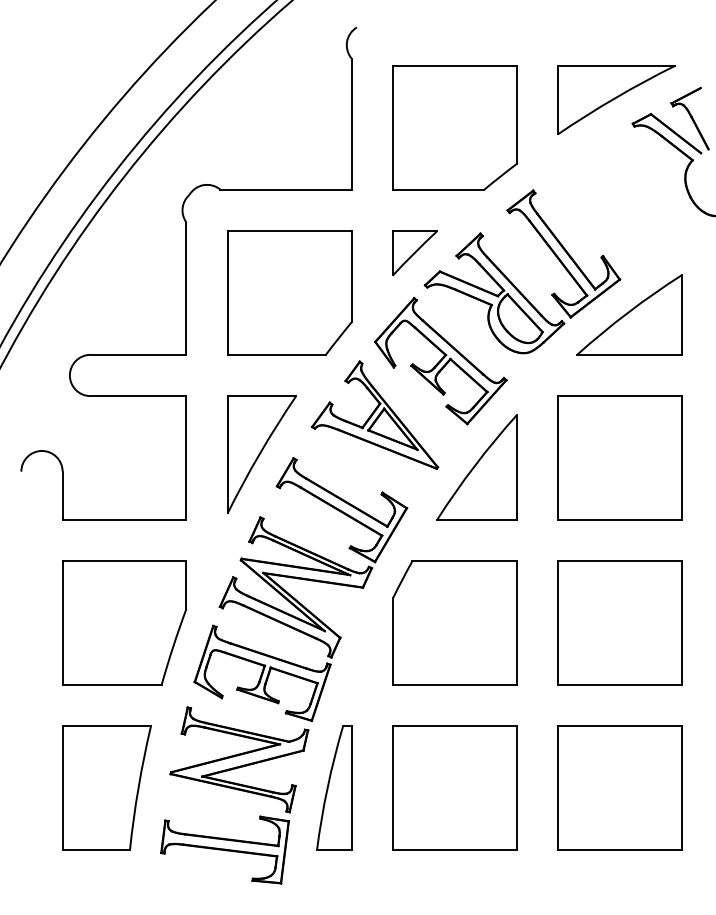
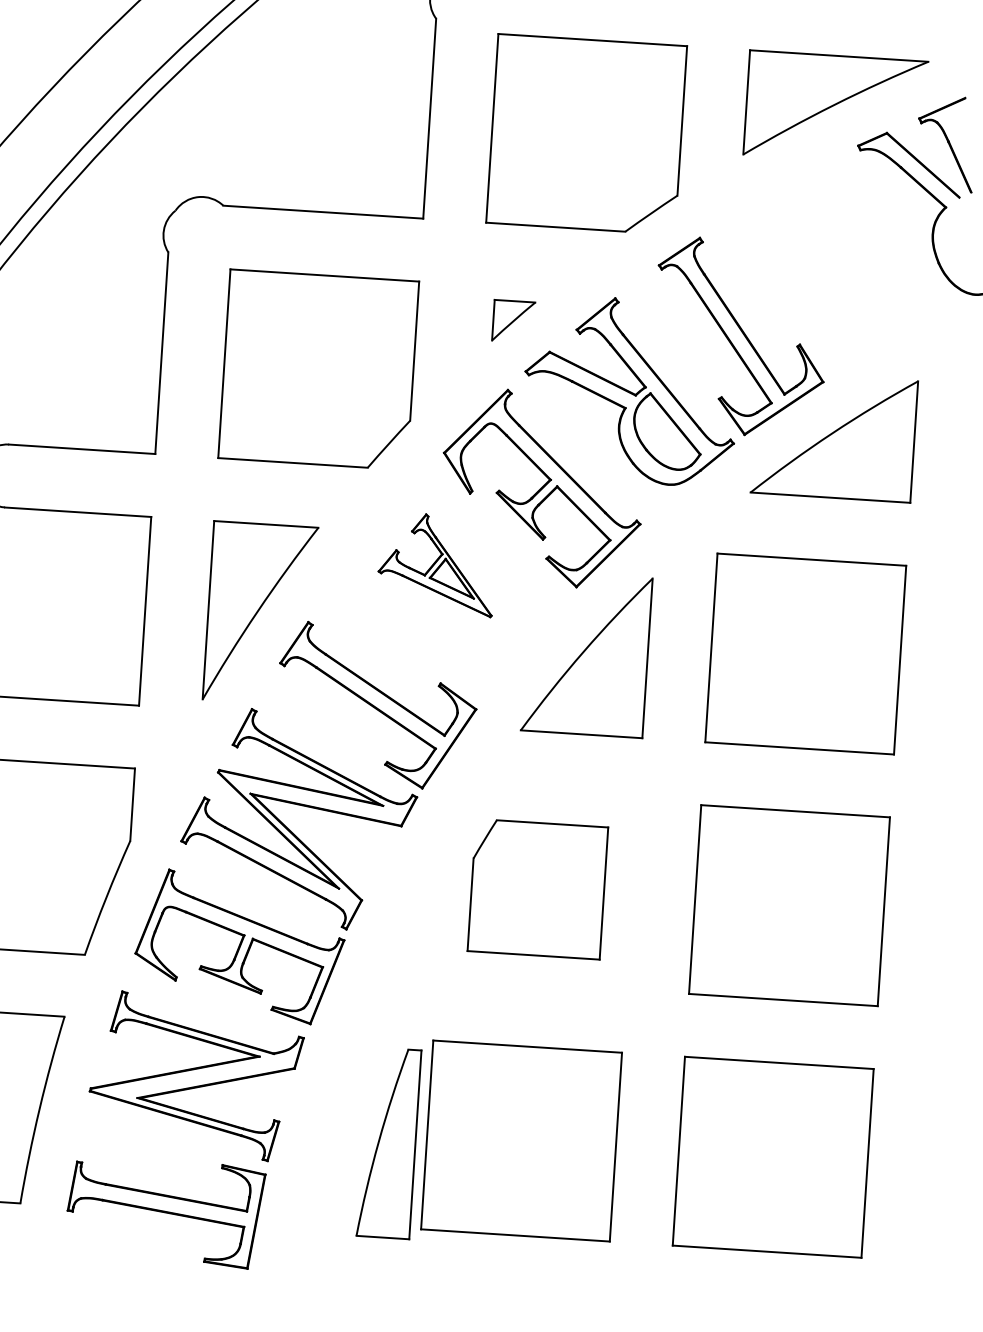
part: (414, 252) -> (512, 320), size x0.6
part: (375, 414) -> (437, 563), size x0.6
part: (454, 622) -> (537, 888), size x0.7
part: (334, 787) -> (389, 1141), moved

